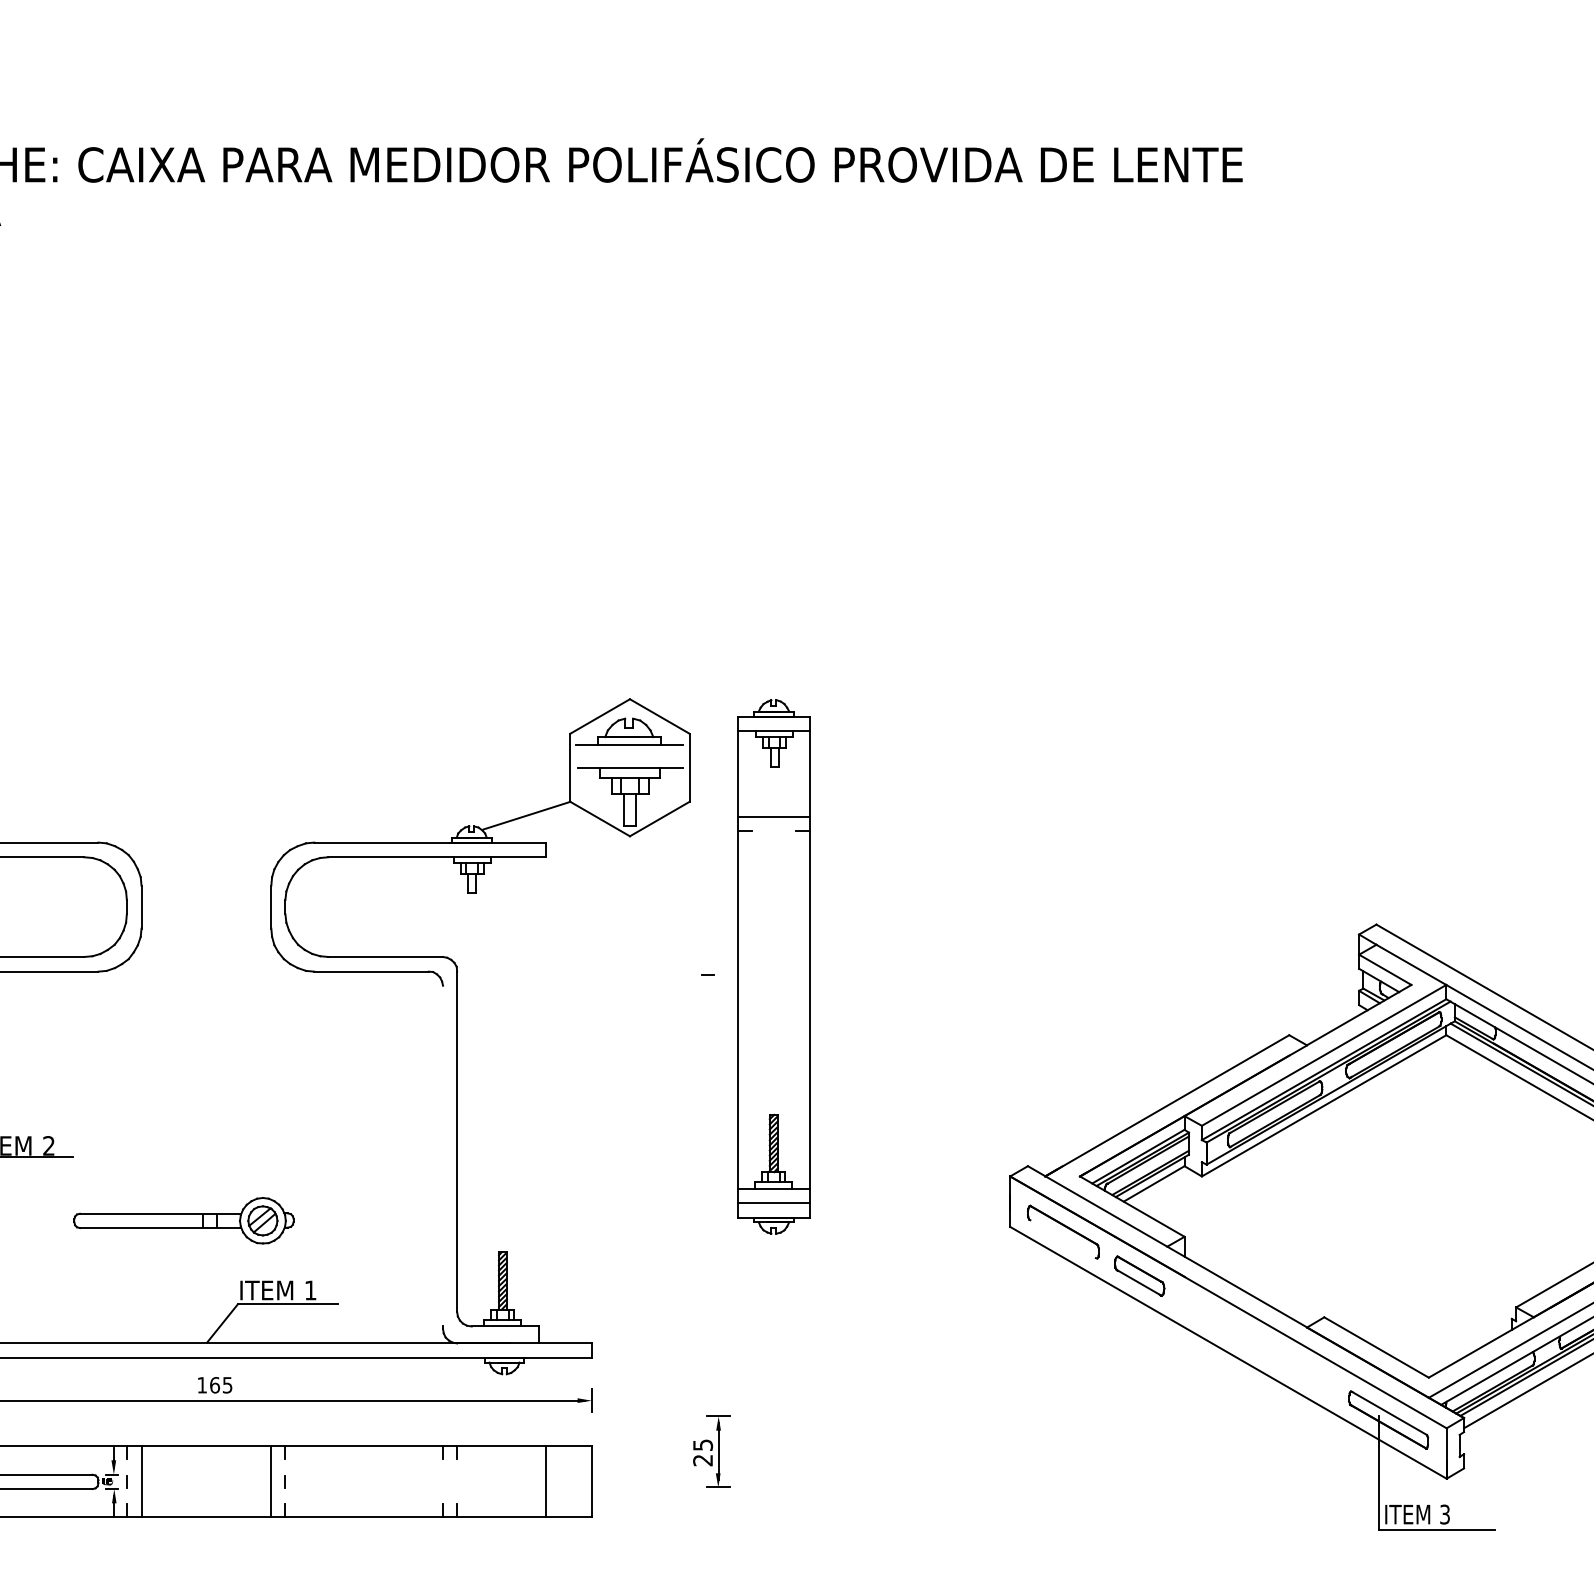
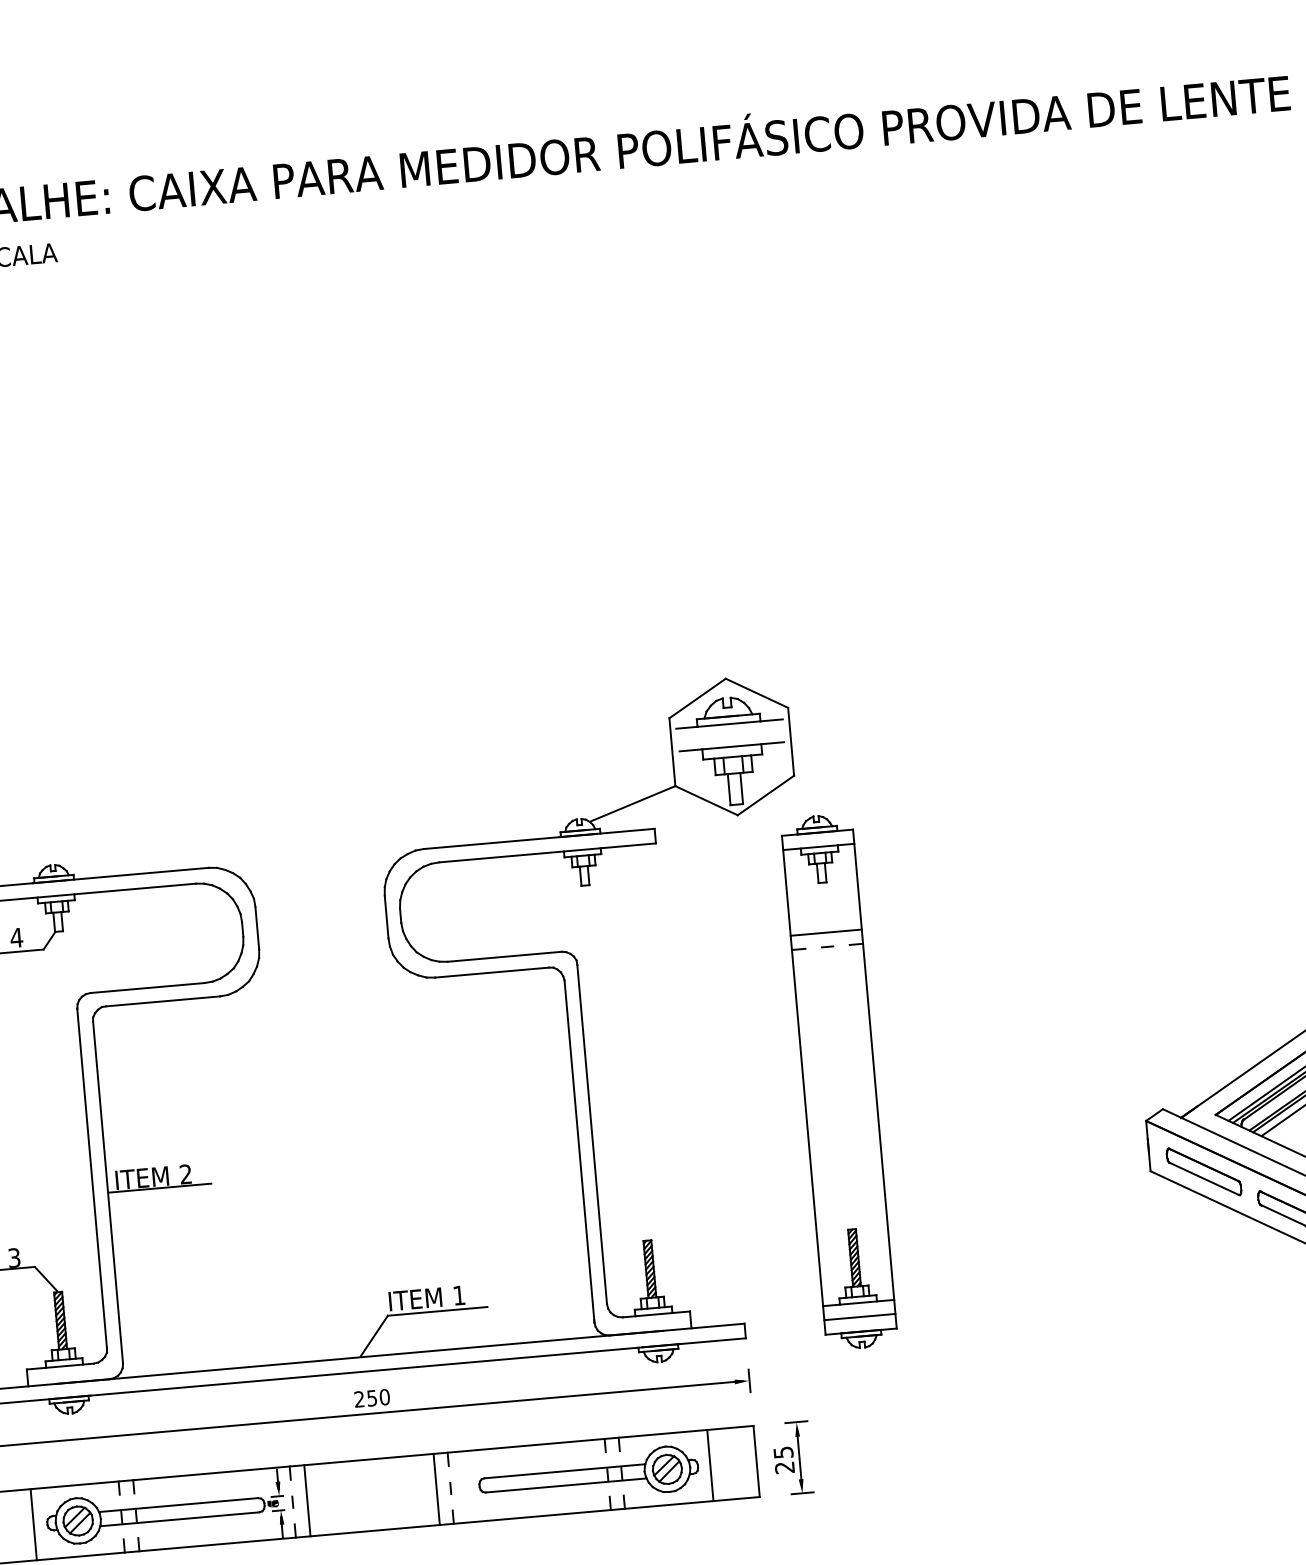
part: (773, 966) -> (838, 1081), moved
line: (443, 1157) -> (579, 1151), added
part: (183, 1220) -> (588, 1475), moved
line: (1062, 1238) -> (1203, 1178), added
text: (214, 1385) -> (371, 1398), 165 -> 250
part: (711, 1451) -> (792, 1458), moved

